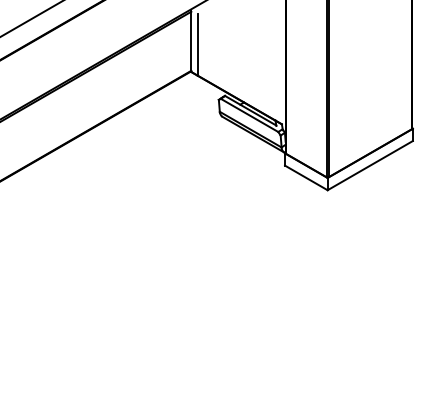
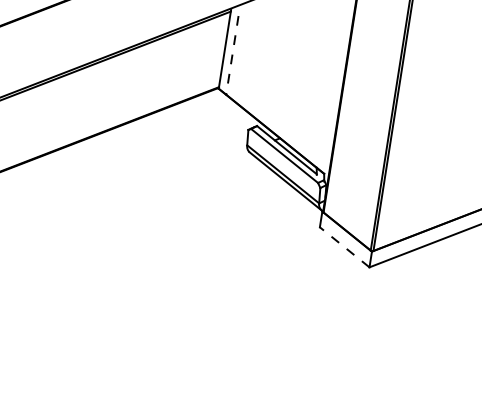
line: (197, 44) -> (232, 54), solid -> dashed
line: (306, 177) -> (344, 246), solid -> dashed

